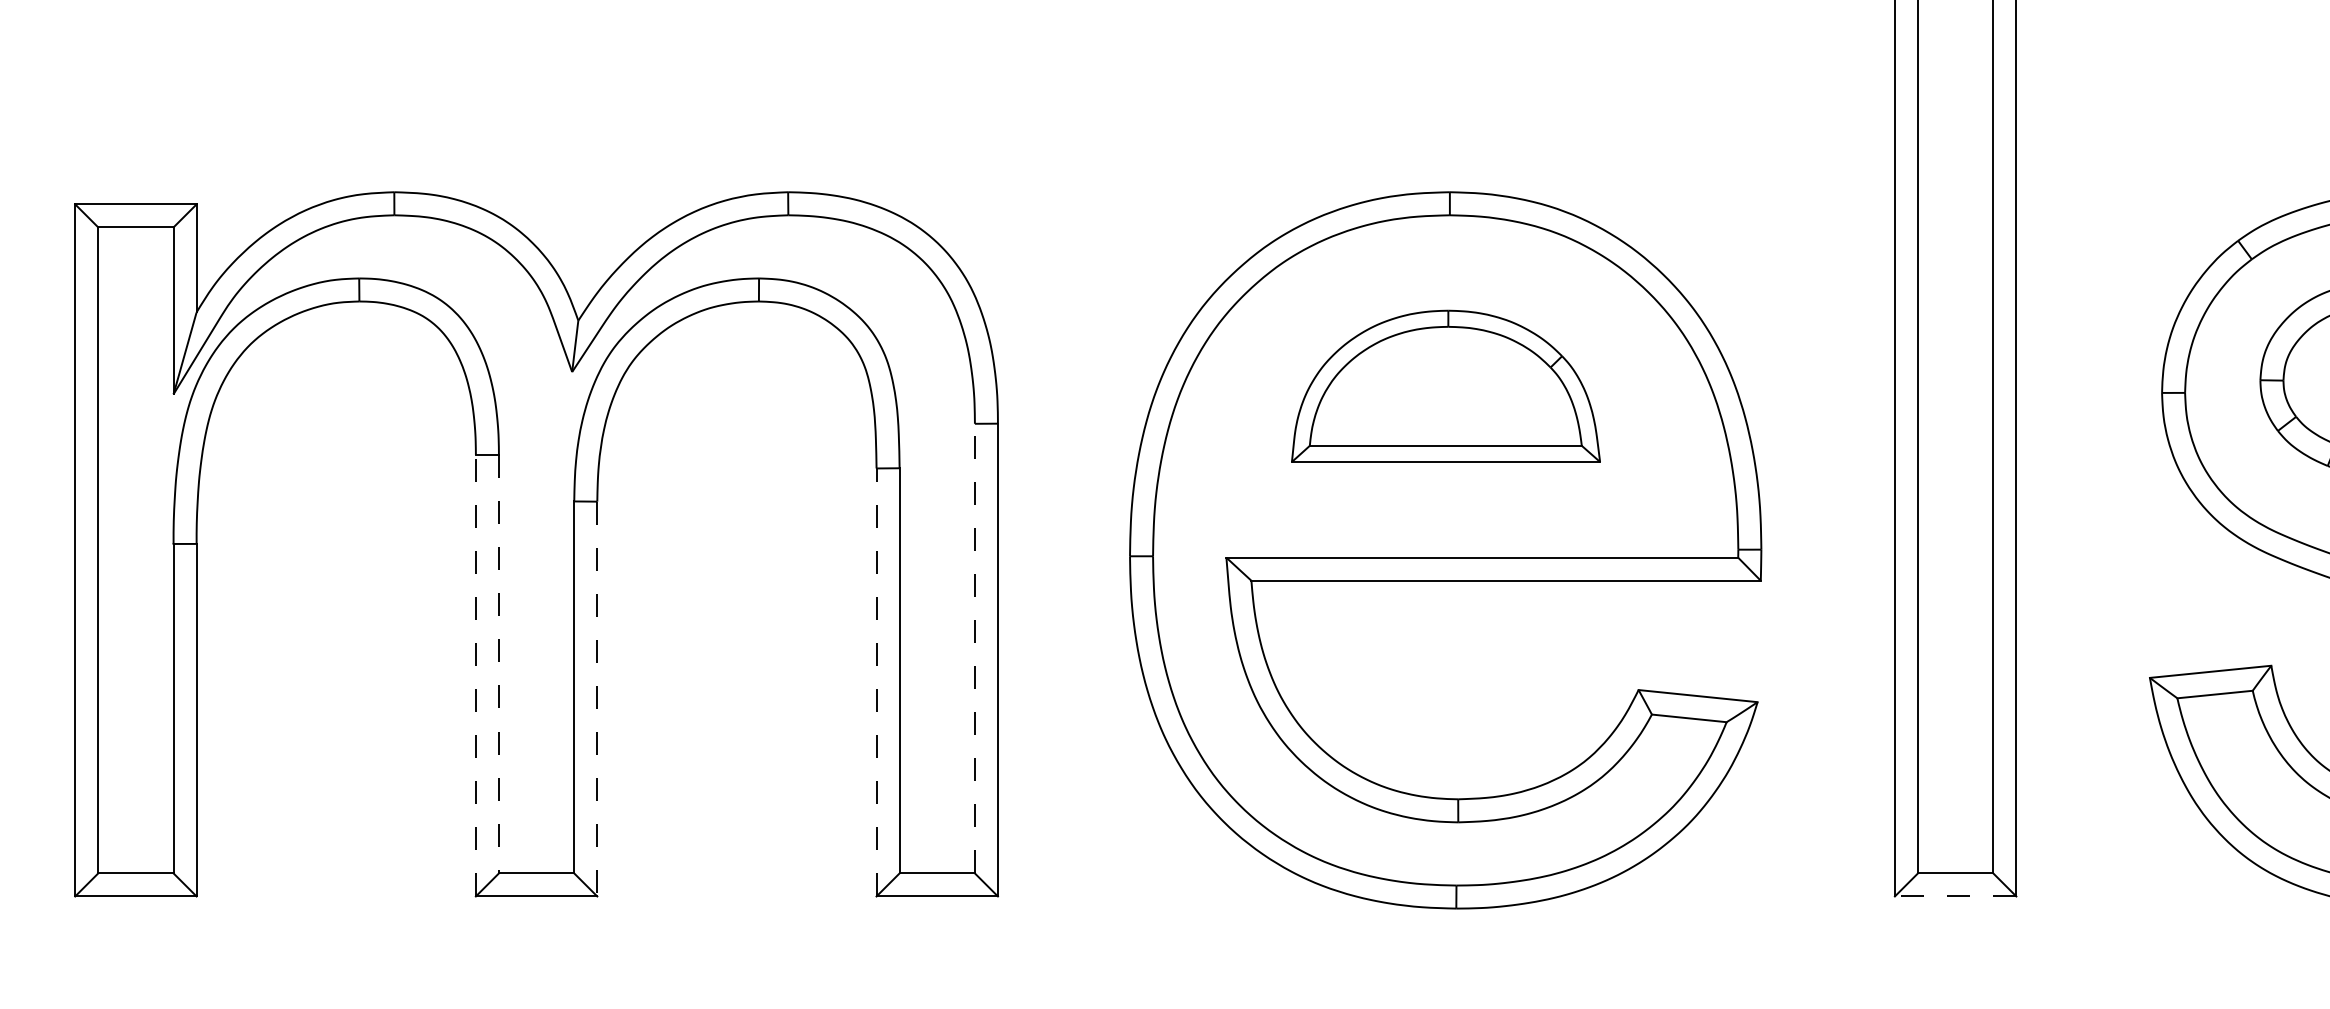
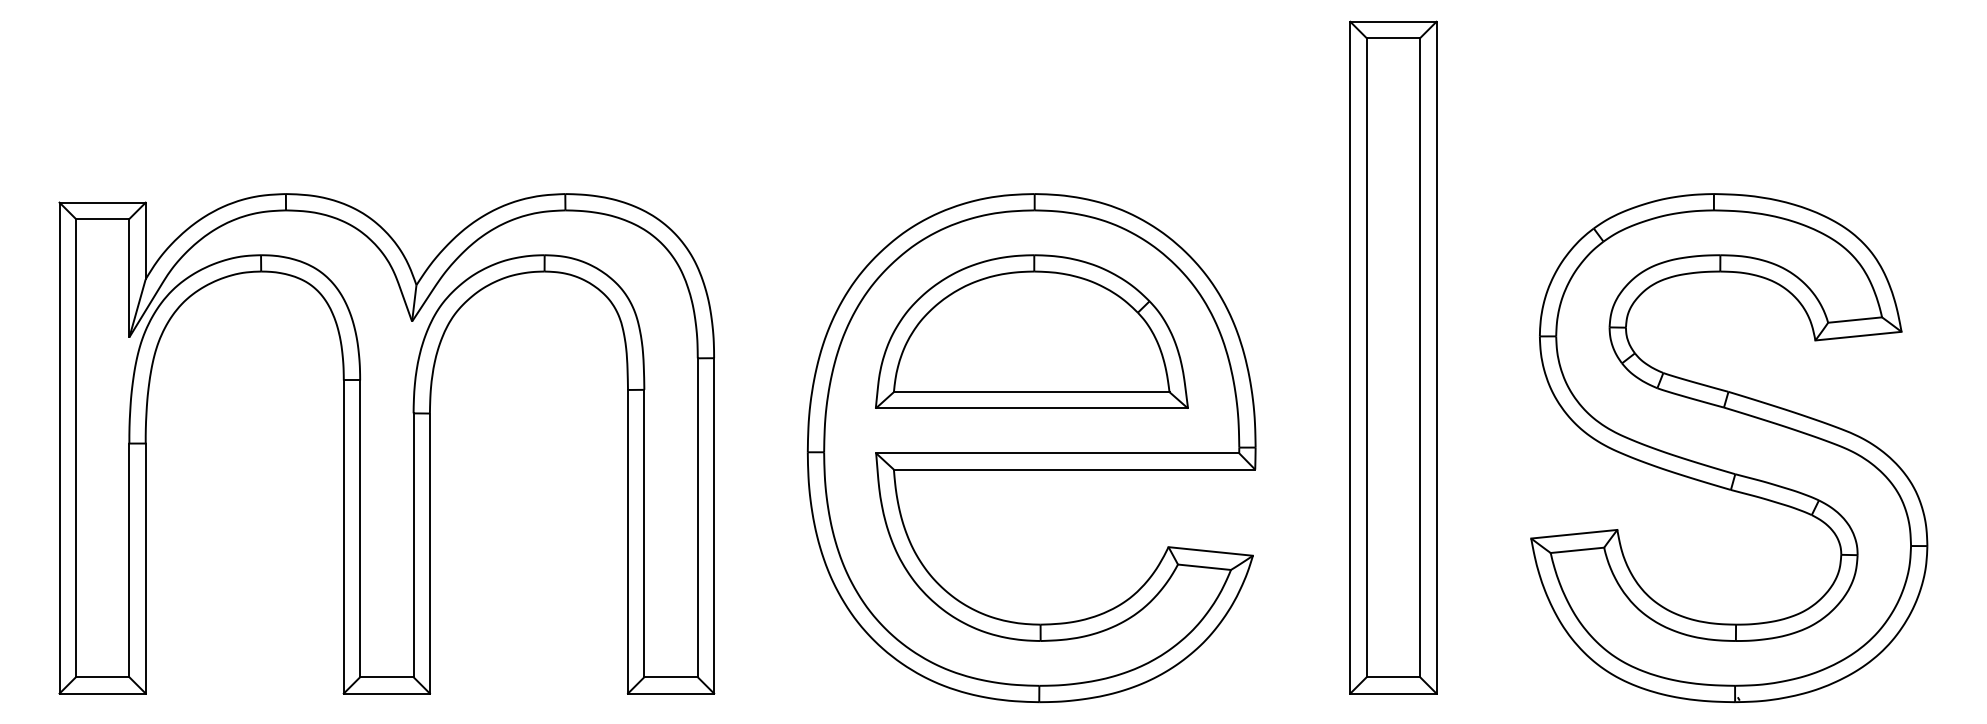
part: (1445, 386) -> (1031, 331), size x1.43
line: (974, 648) -> (697, 517), dashed -> solid
line: (499, 665) -> (360, 529), dashed -> solid
line: (475, 675) -> (343, 536), dashed -> solid
line: (877, 682) -> (628, 541), dashed -> solid
line: (596, 700) -> (429, 554), dashed -> solid
line: (1954, 896) -> (1392, 693), dashed -> solid

